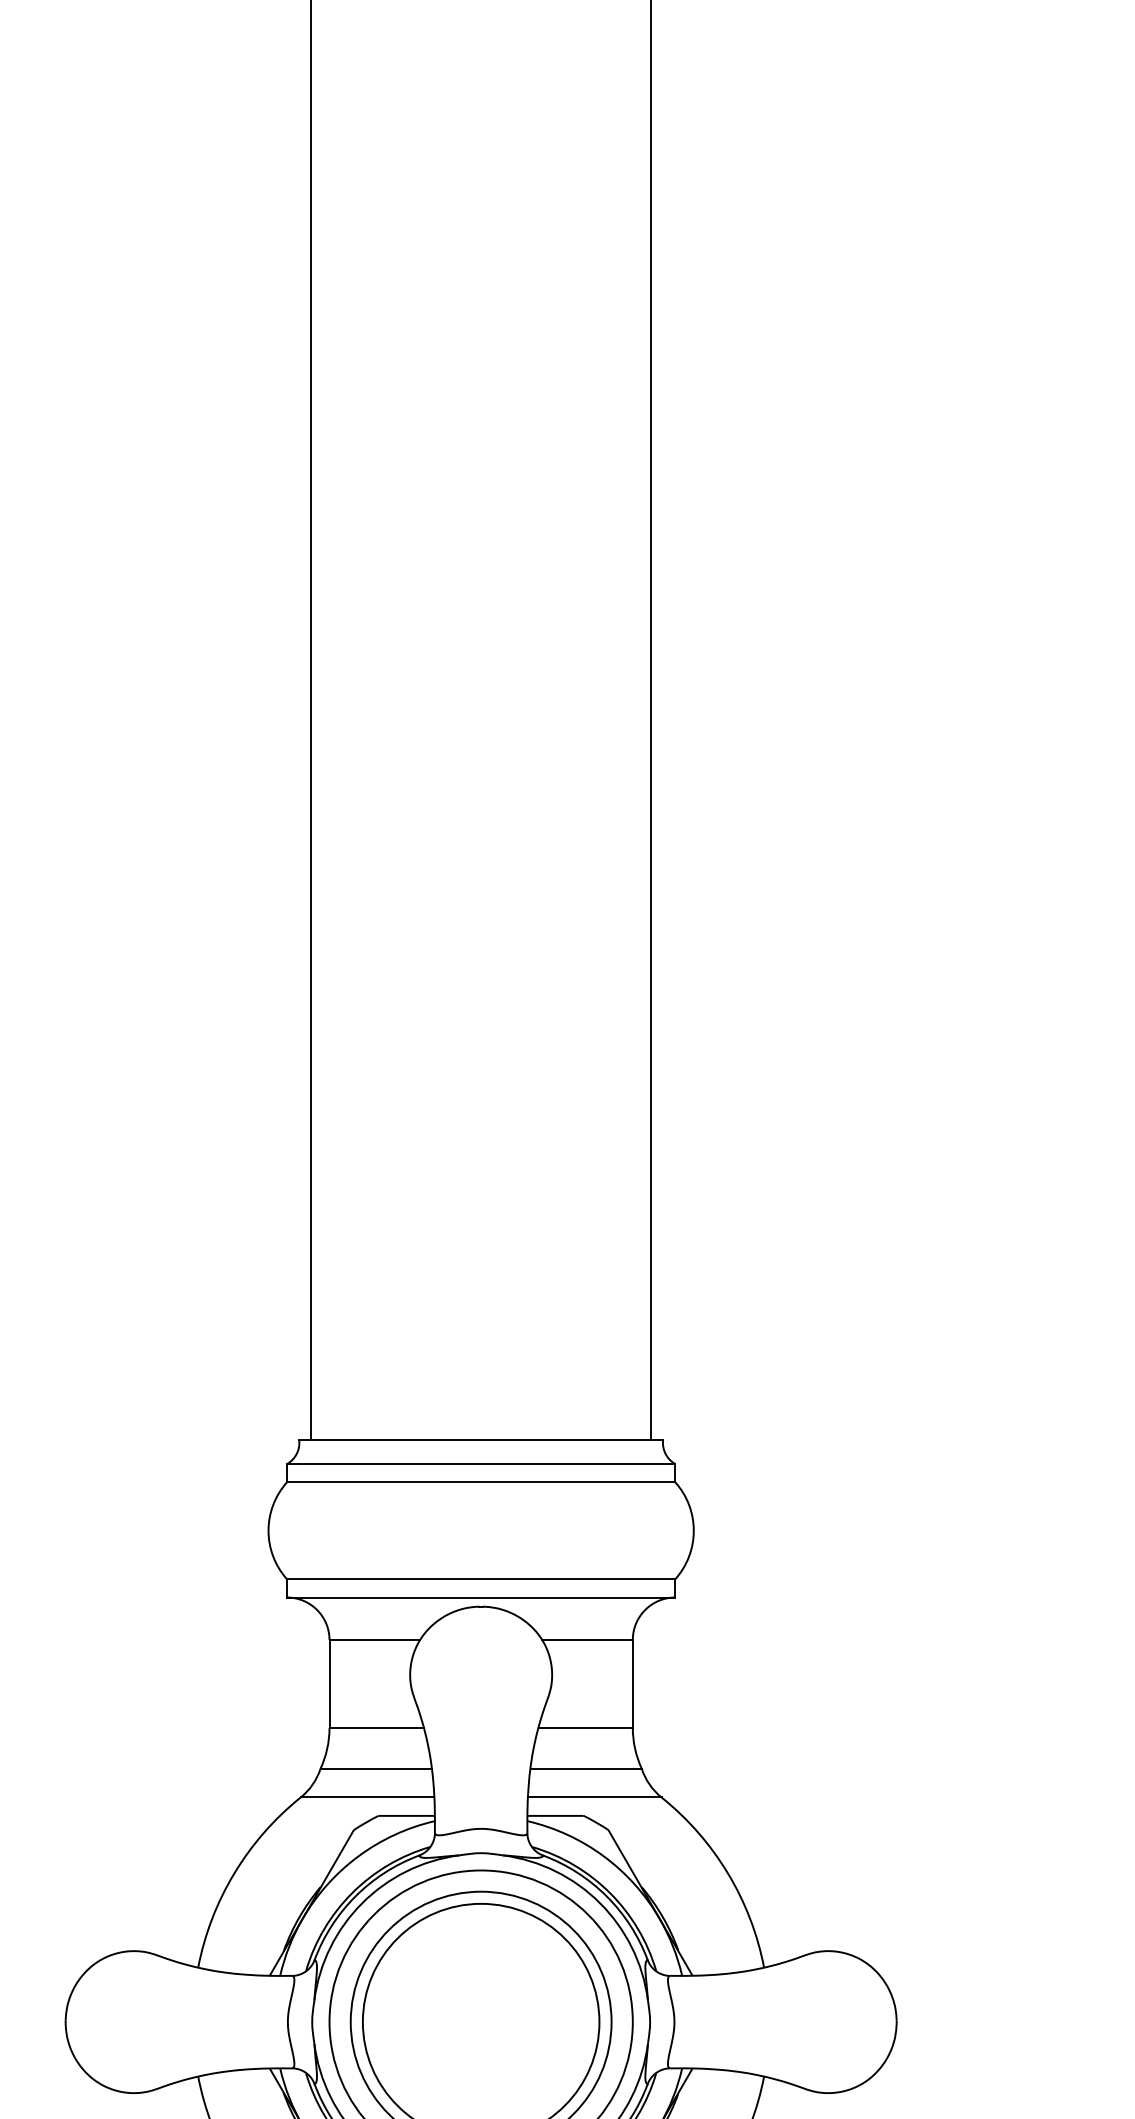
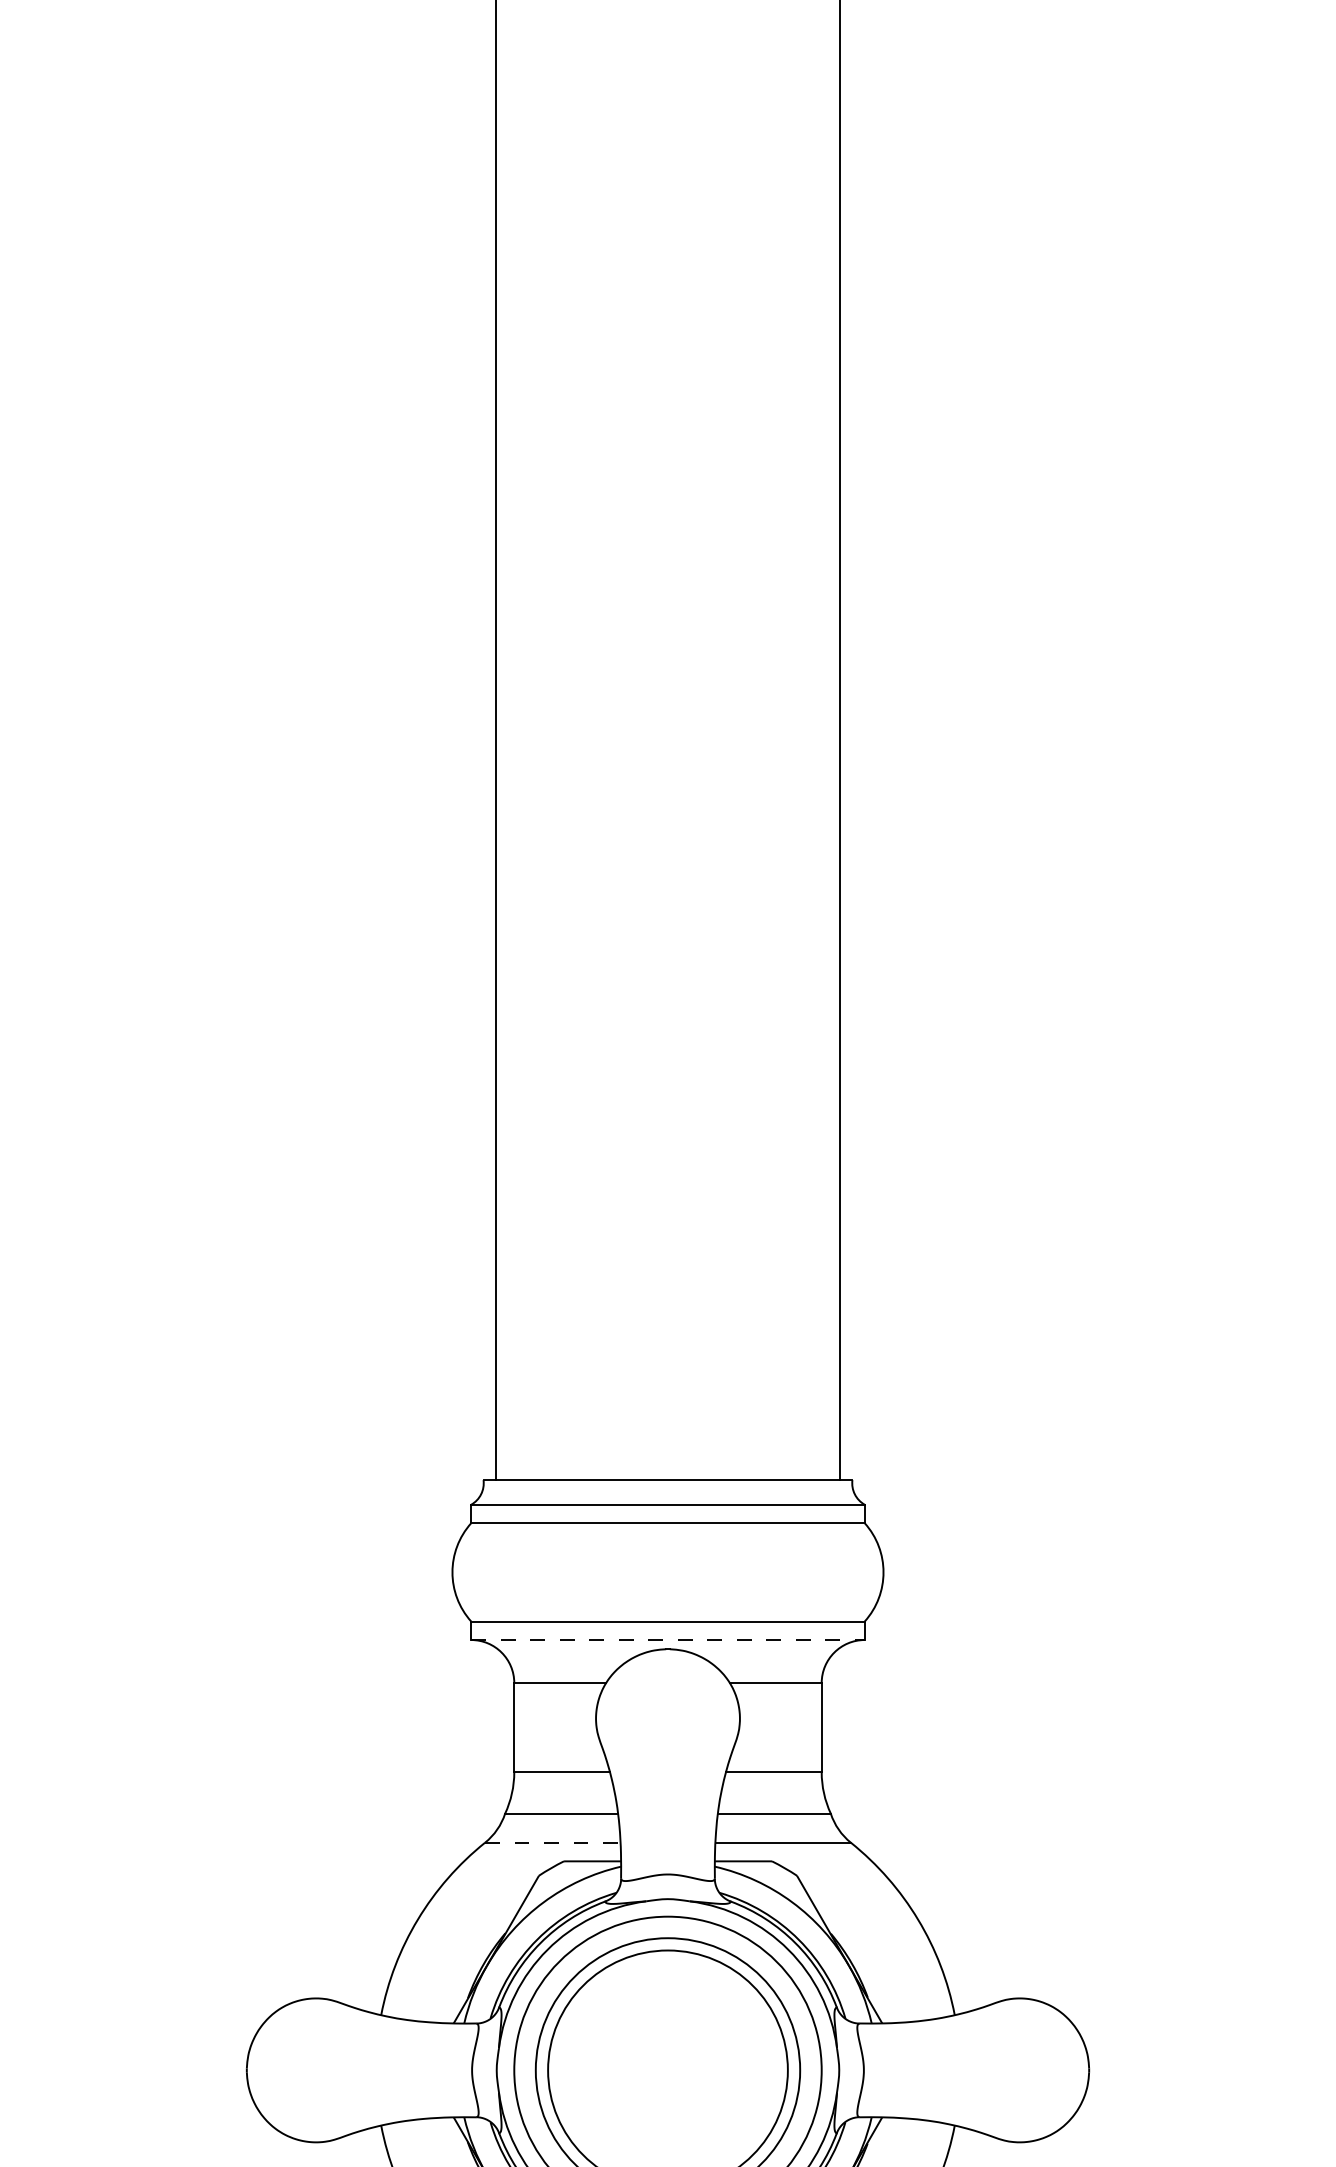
line: (480, 1597) -> (667, 1640), solid -> dashed
line: (367, 1797) -> (552, 1842), solid -> dashed

